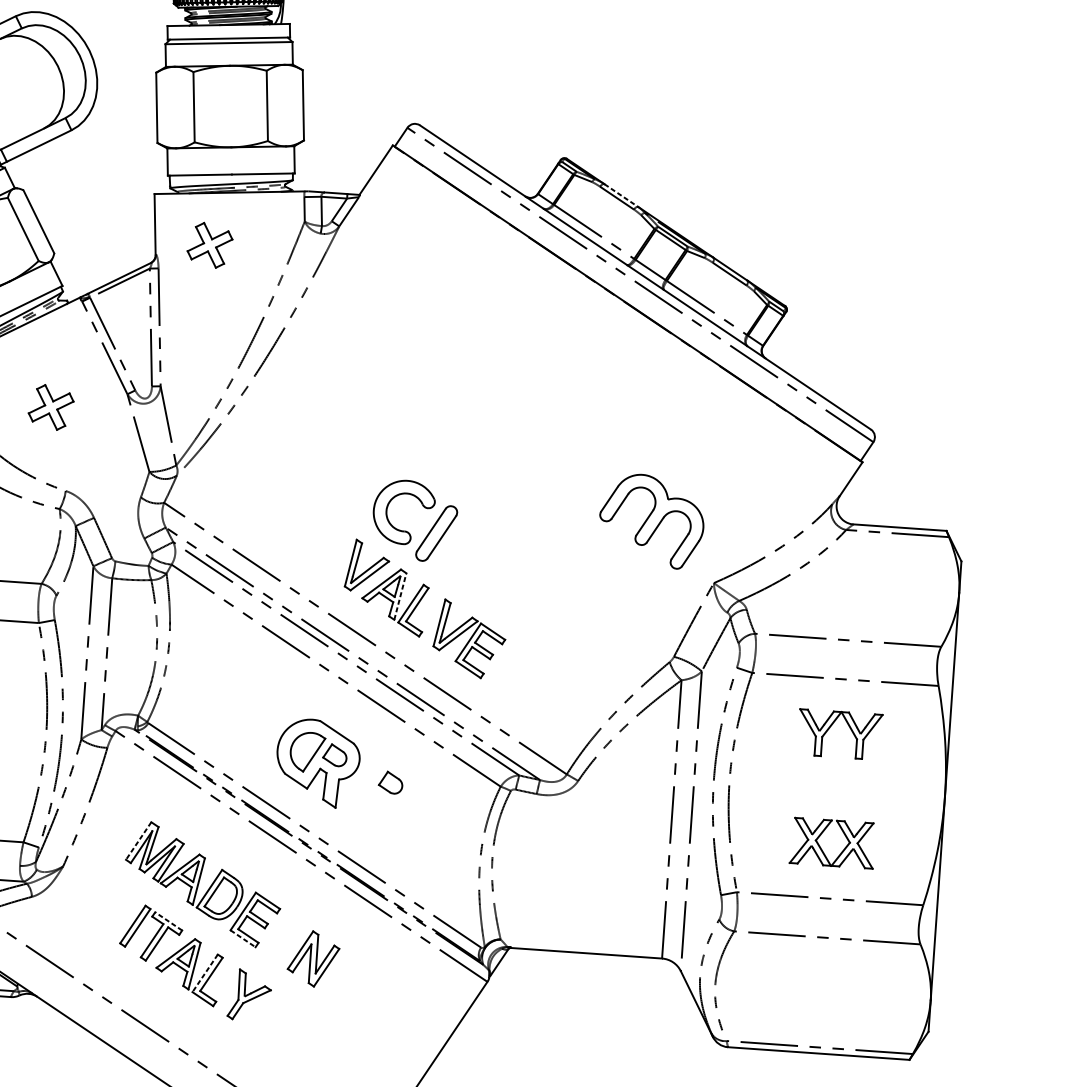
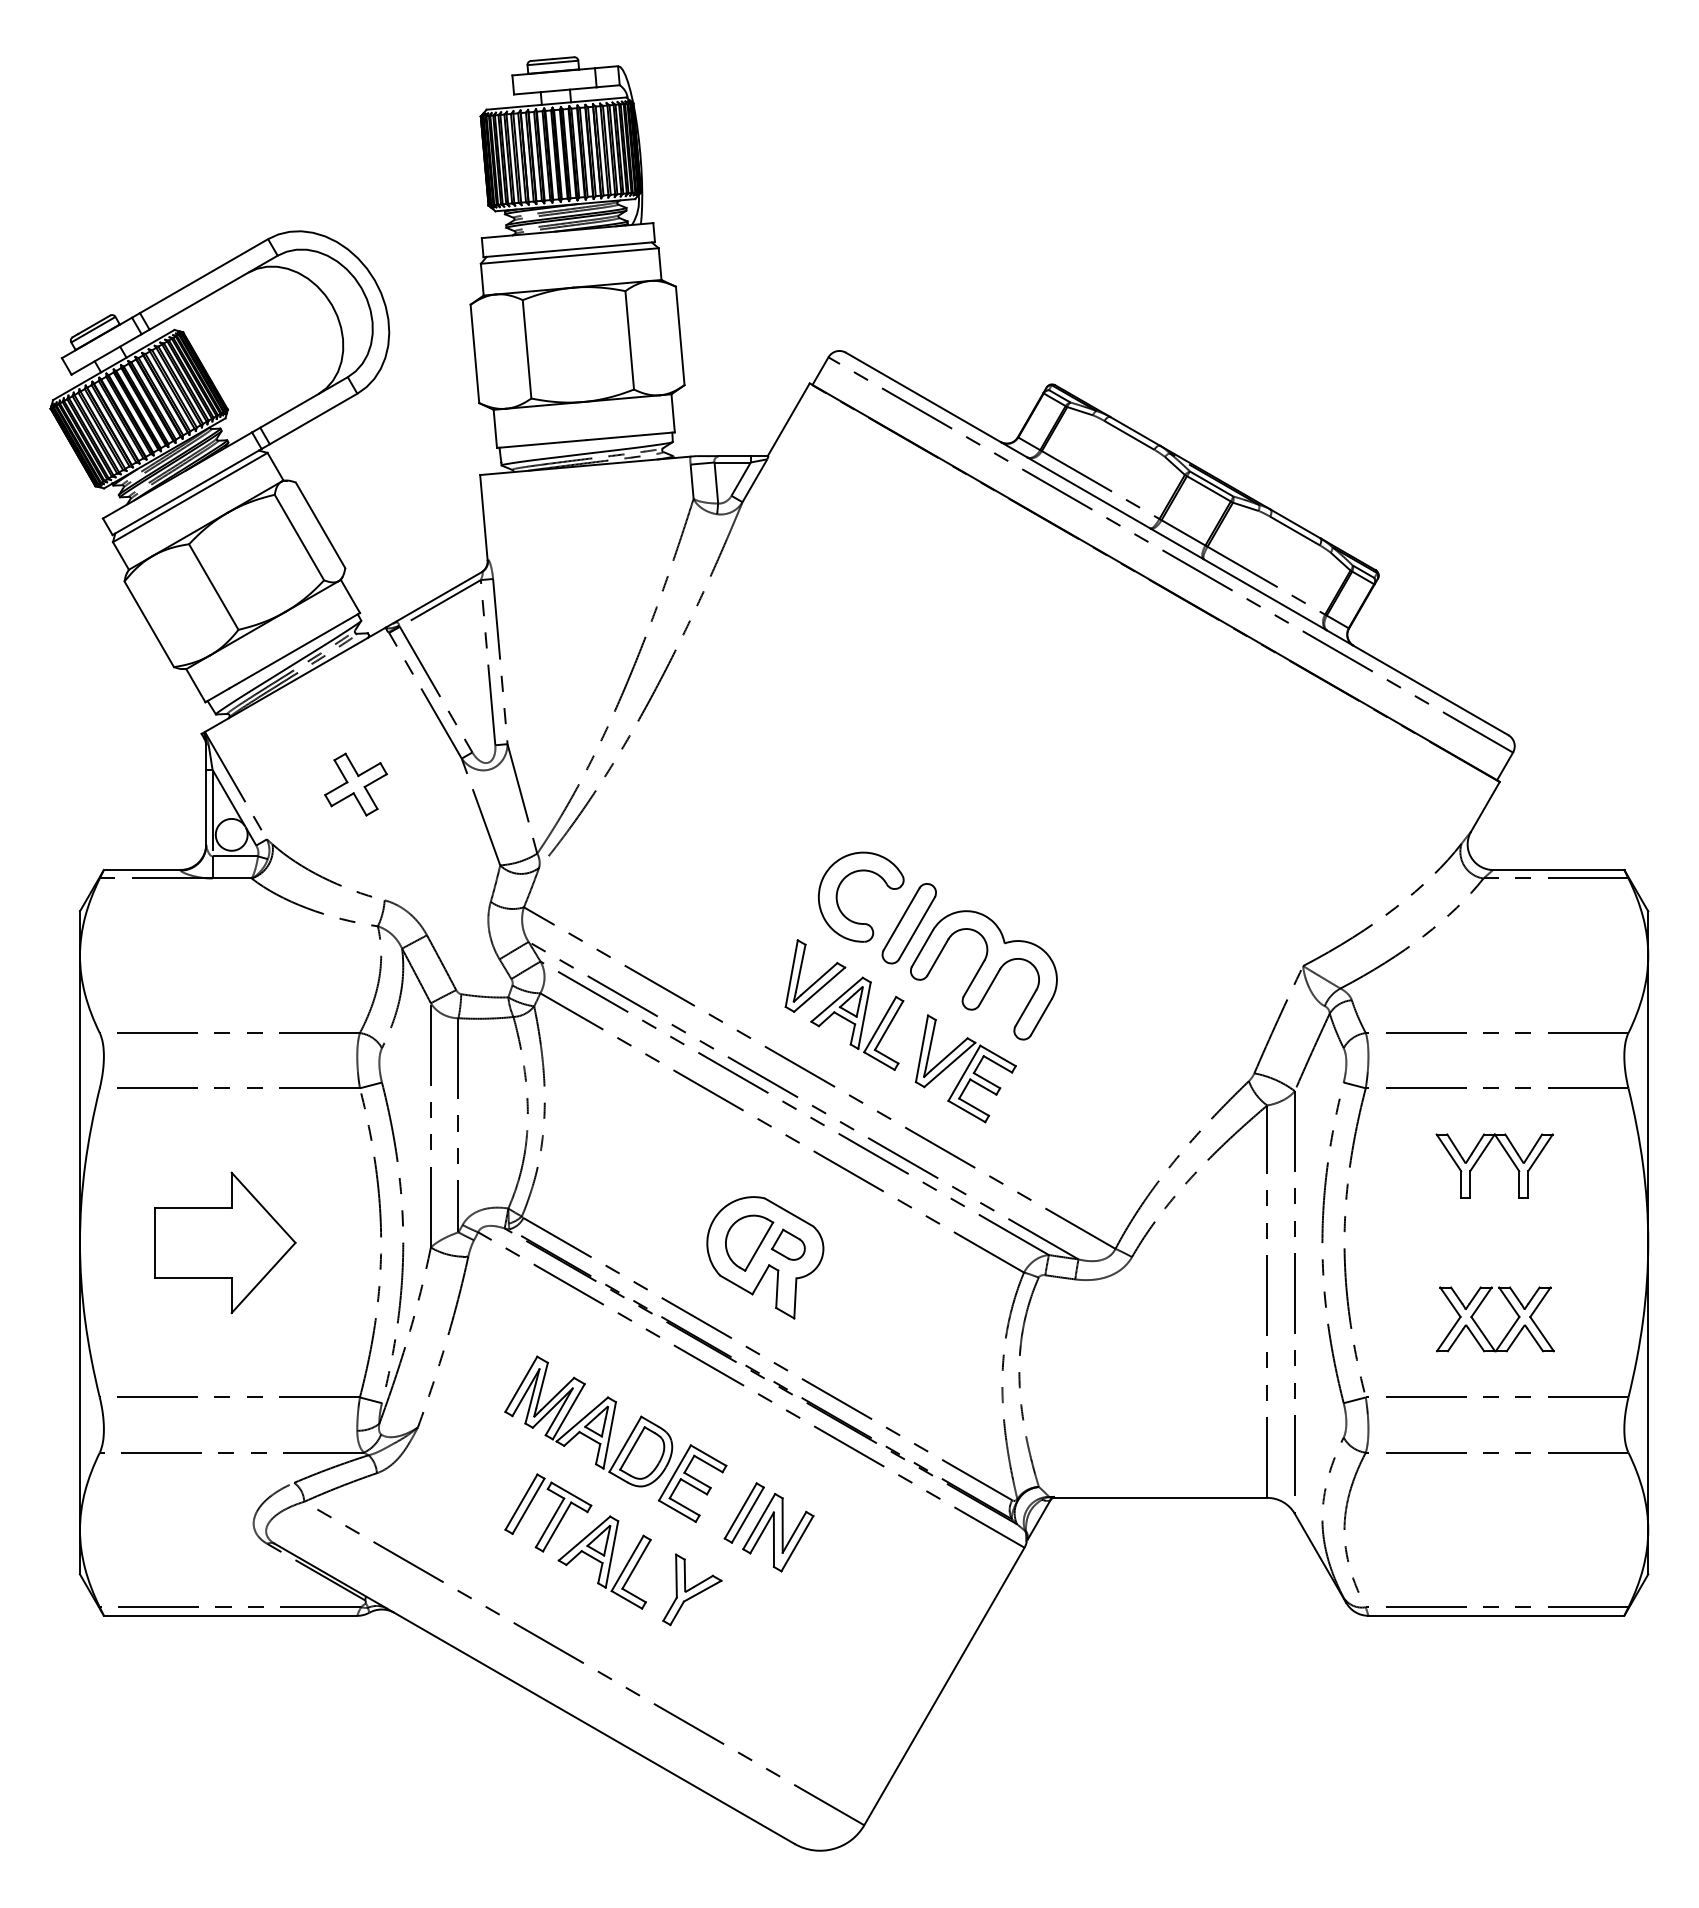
line: (621, 195) -> (1135, 431), dashed -> solid
part: (209, 245) -> (562, 541), removed
part: (651, 521) -> (983, 975), moved
line: (400, 596) -> (864, 1015), dashed -> solid
part: (390, 782) -> (869, 1277), removed
line: (138, 841) -> (521, 1384), dashed -> solid
line: (168, 921) -> (571, 1494), dashed -> solid
line: (243, 938) -> (677, 1511), dashed -> solid
part: (289, 942) -> (743, 1512), added
line: (205, 973) -> (627, 1563), dashed -> solid

